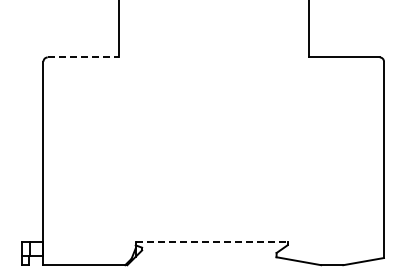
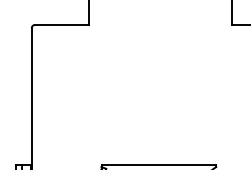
line: (83, 57) -> (62, 25), dashed -> solid
line: (211, 242) -> (158, 164), dashed -> solid

